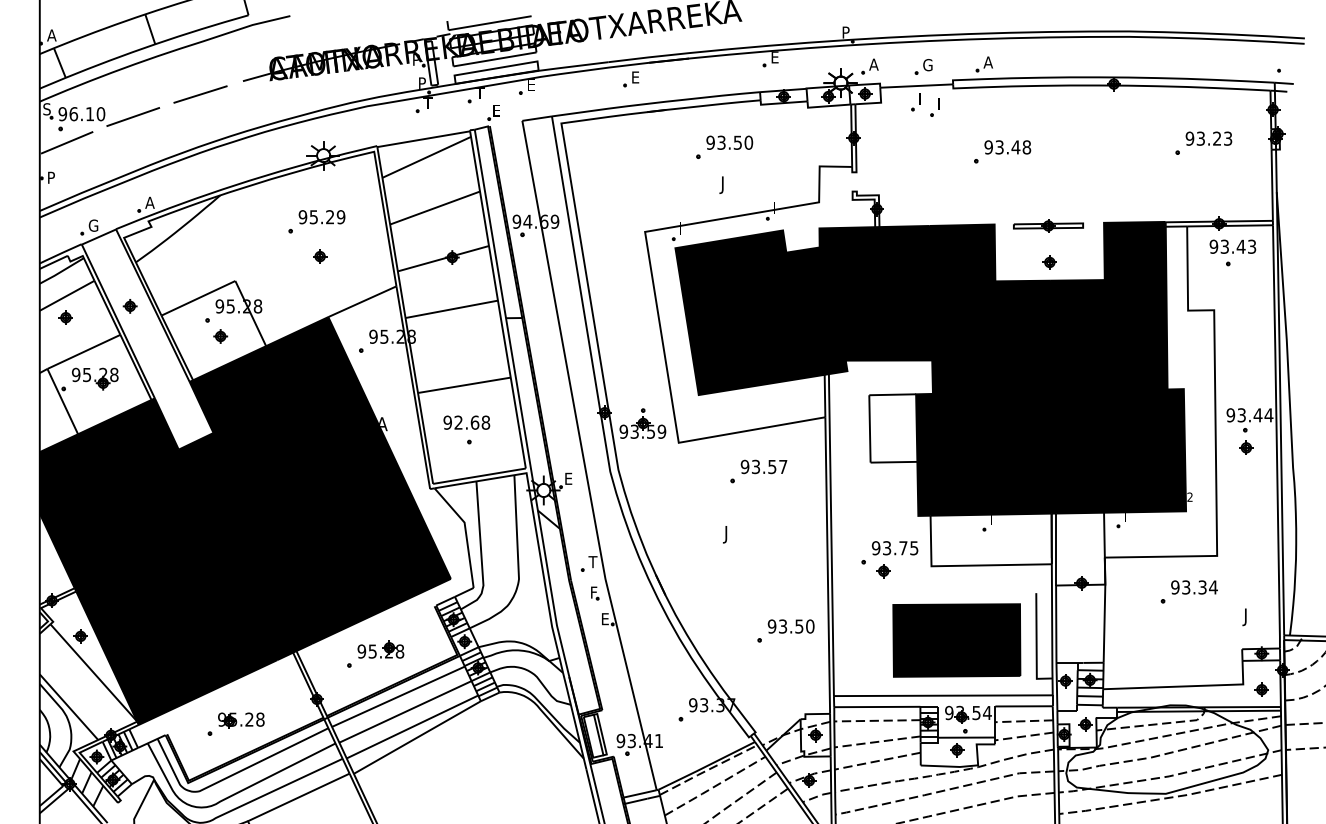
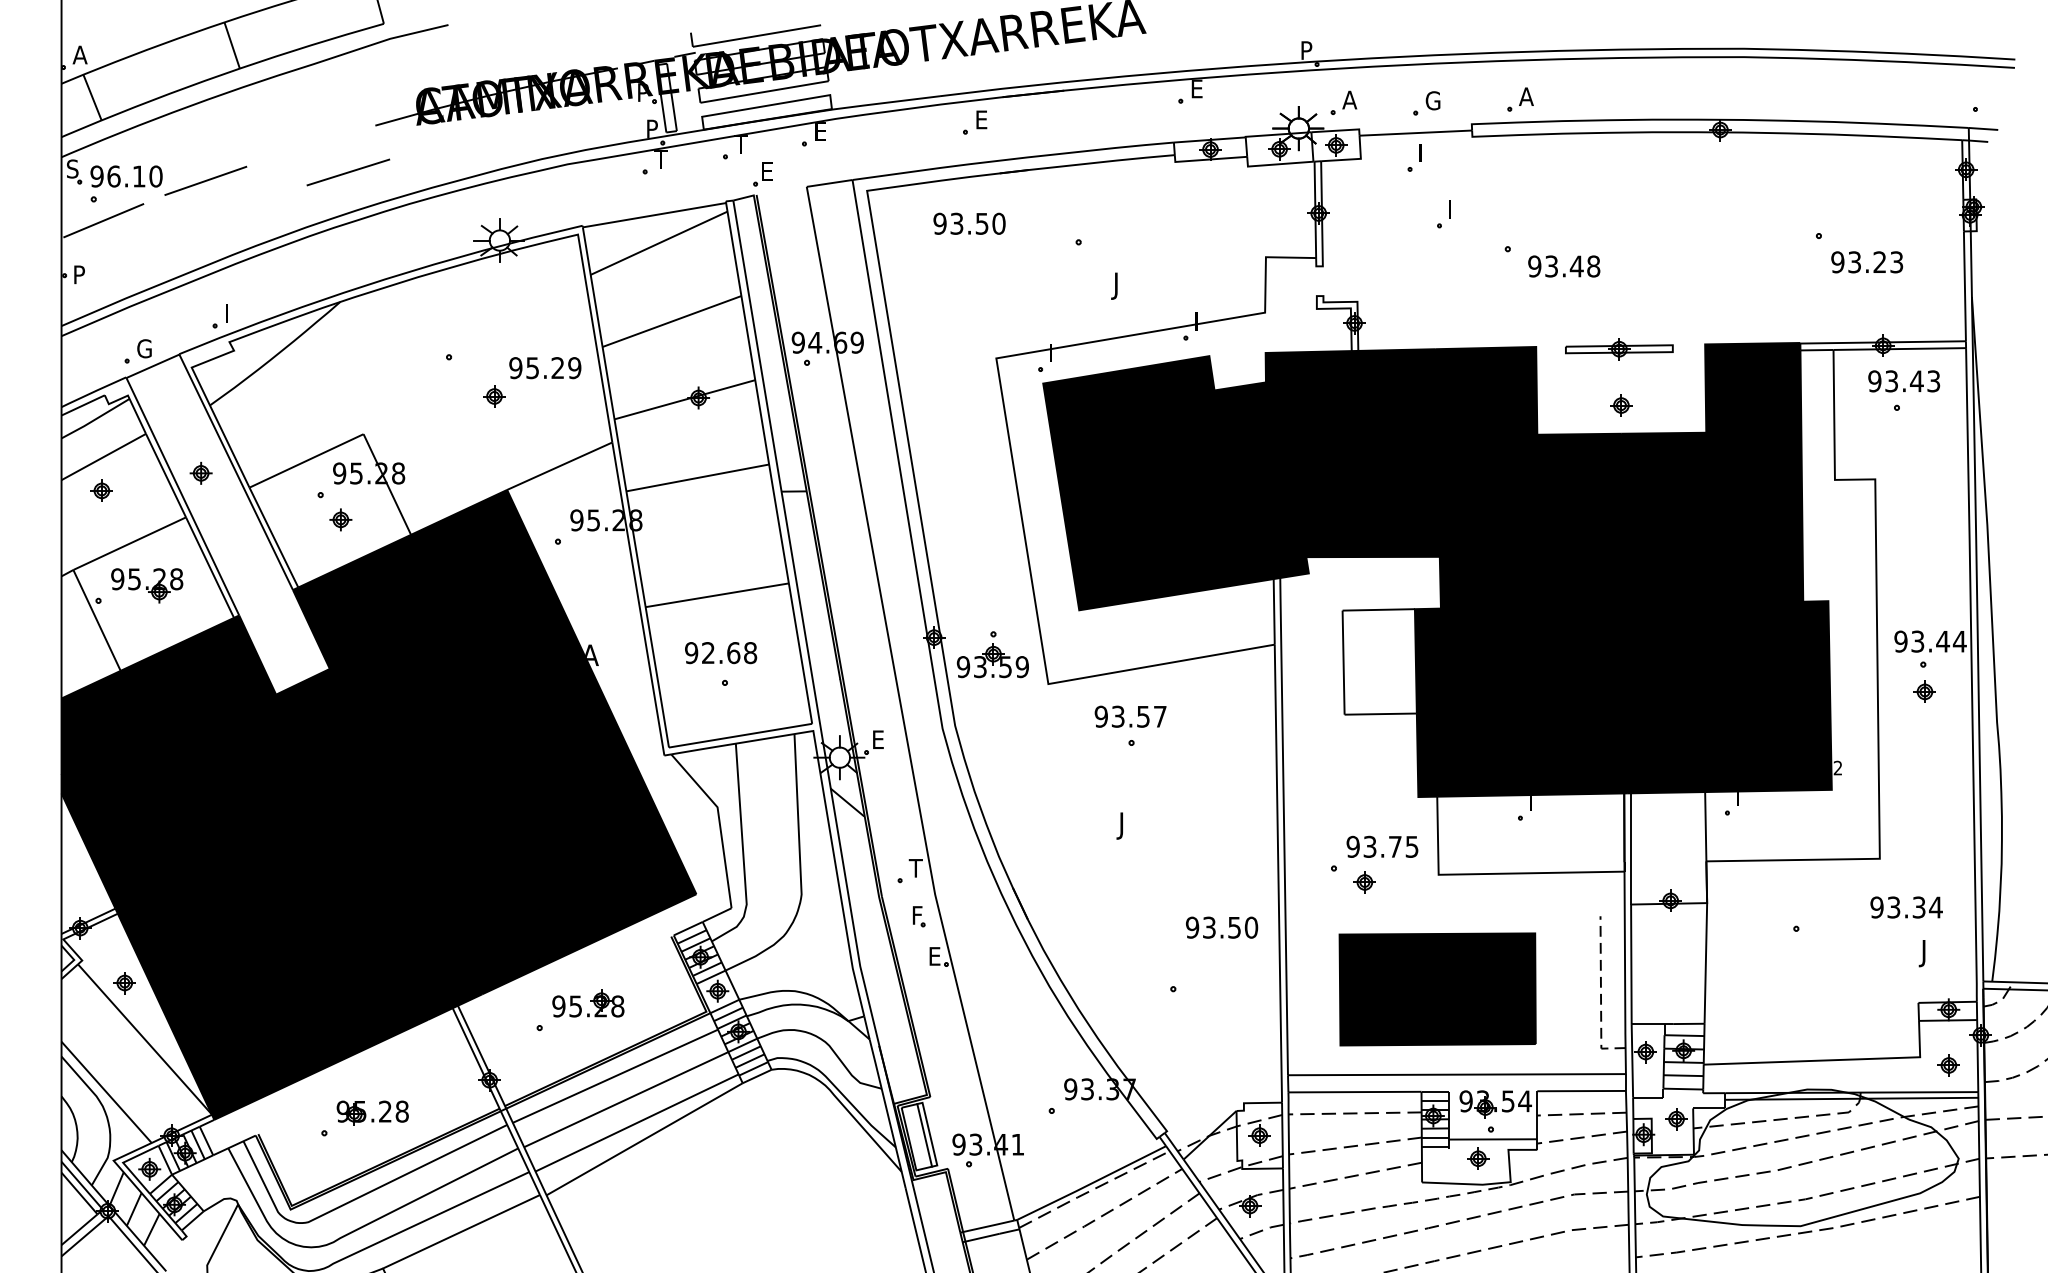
line: (200, 94) -> (348, 172), moved
part: (934, 107) -> (1443, 214), moved
text: (1208, 138) -> (1866, 261), moved
text: (729, 142) -> (969, 223), moved
text: (1007, 147) -> (1563, 266), moved
text: (149, 202) -> (230, 312), A -> I
text: (321, 217) -> (544, 368), moved
text: (763, 466) -> (1129, 716), moved
text: (1194, 587) -> (1906, 907), moved
text: (790, 626) -> (1220, 927), moved
part: (956, 640) -> (1437, 989), moved
line: (1036, 643) -> (1600, 994), solid -> dashed

